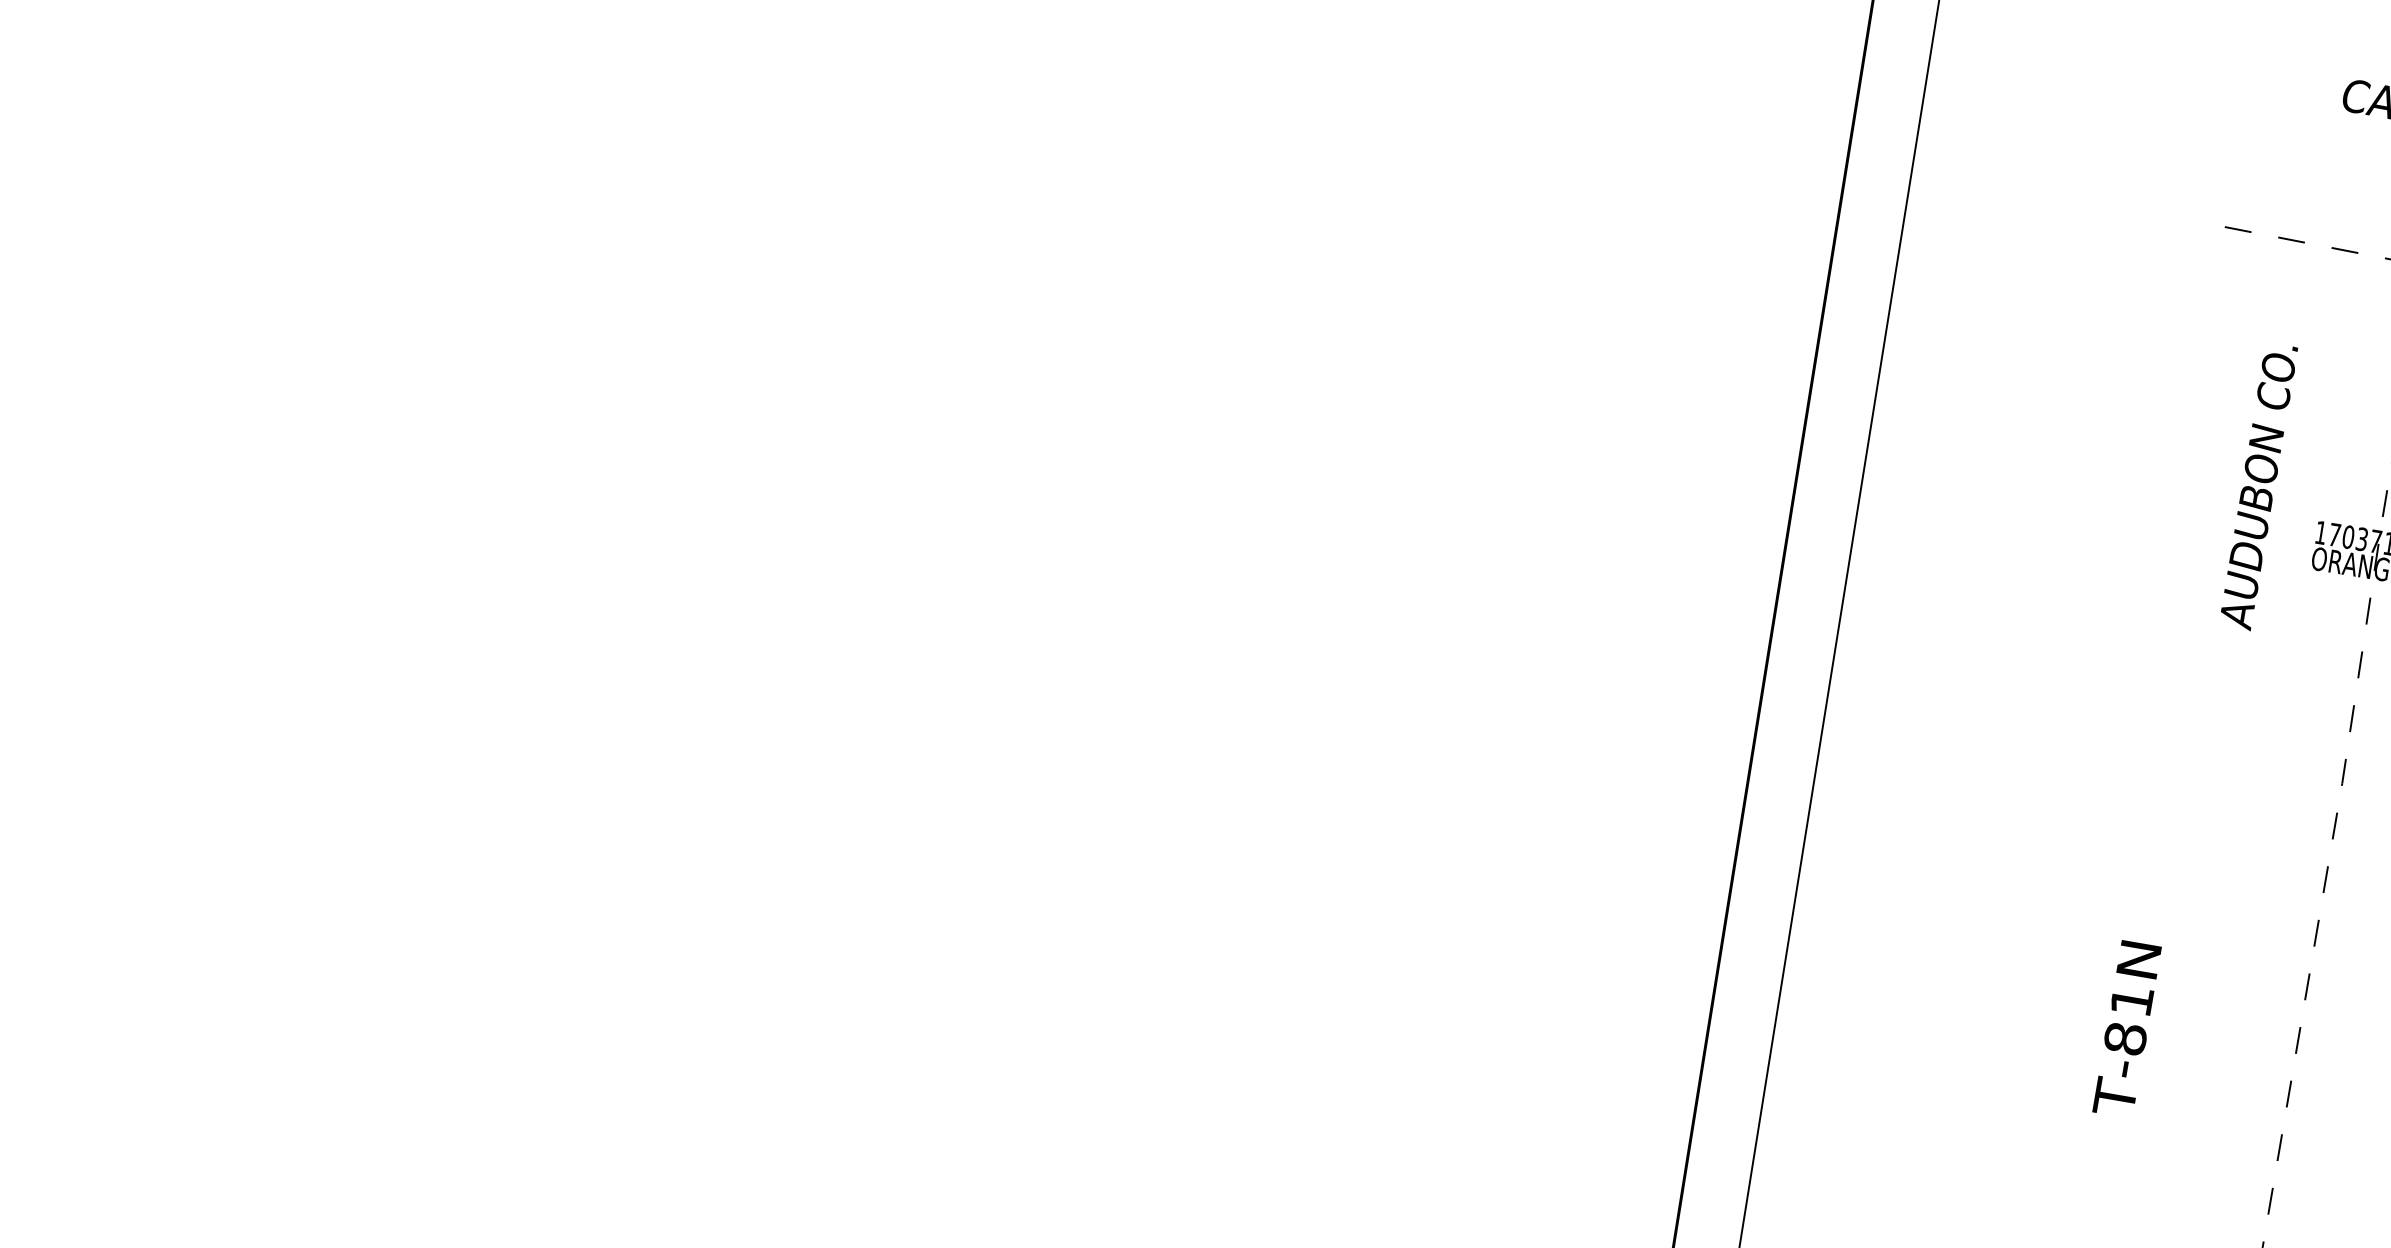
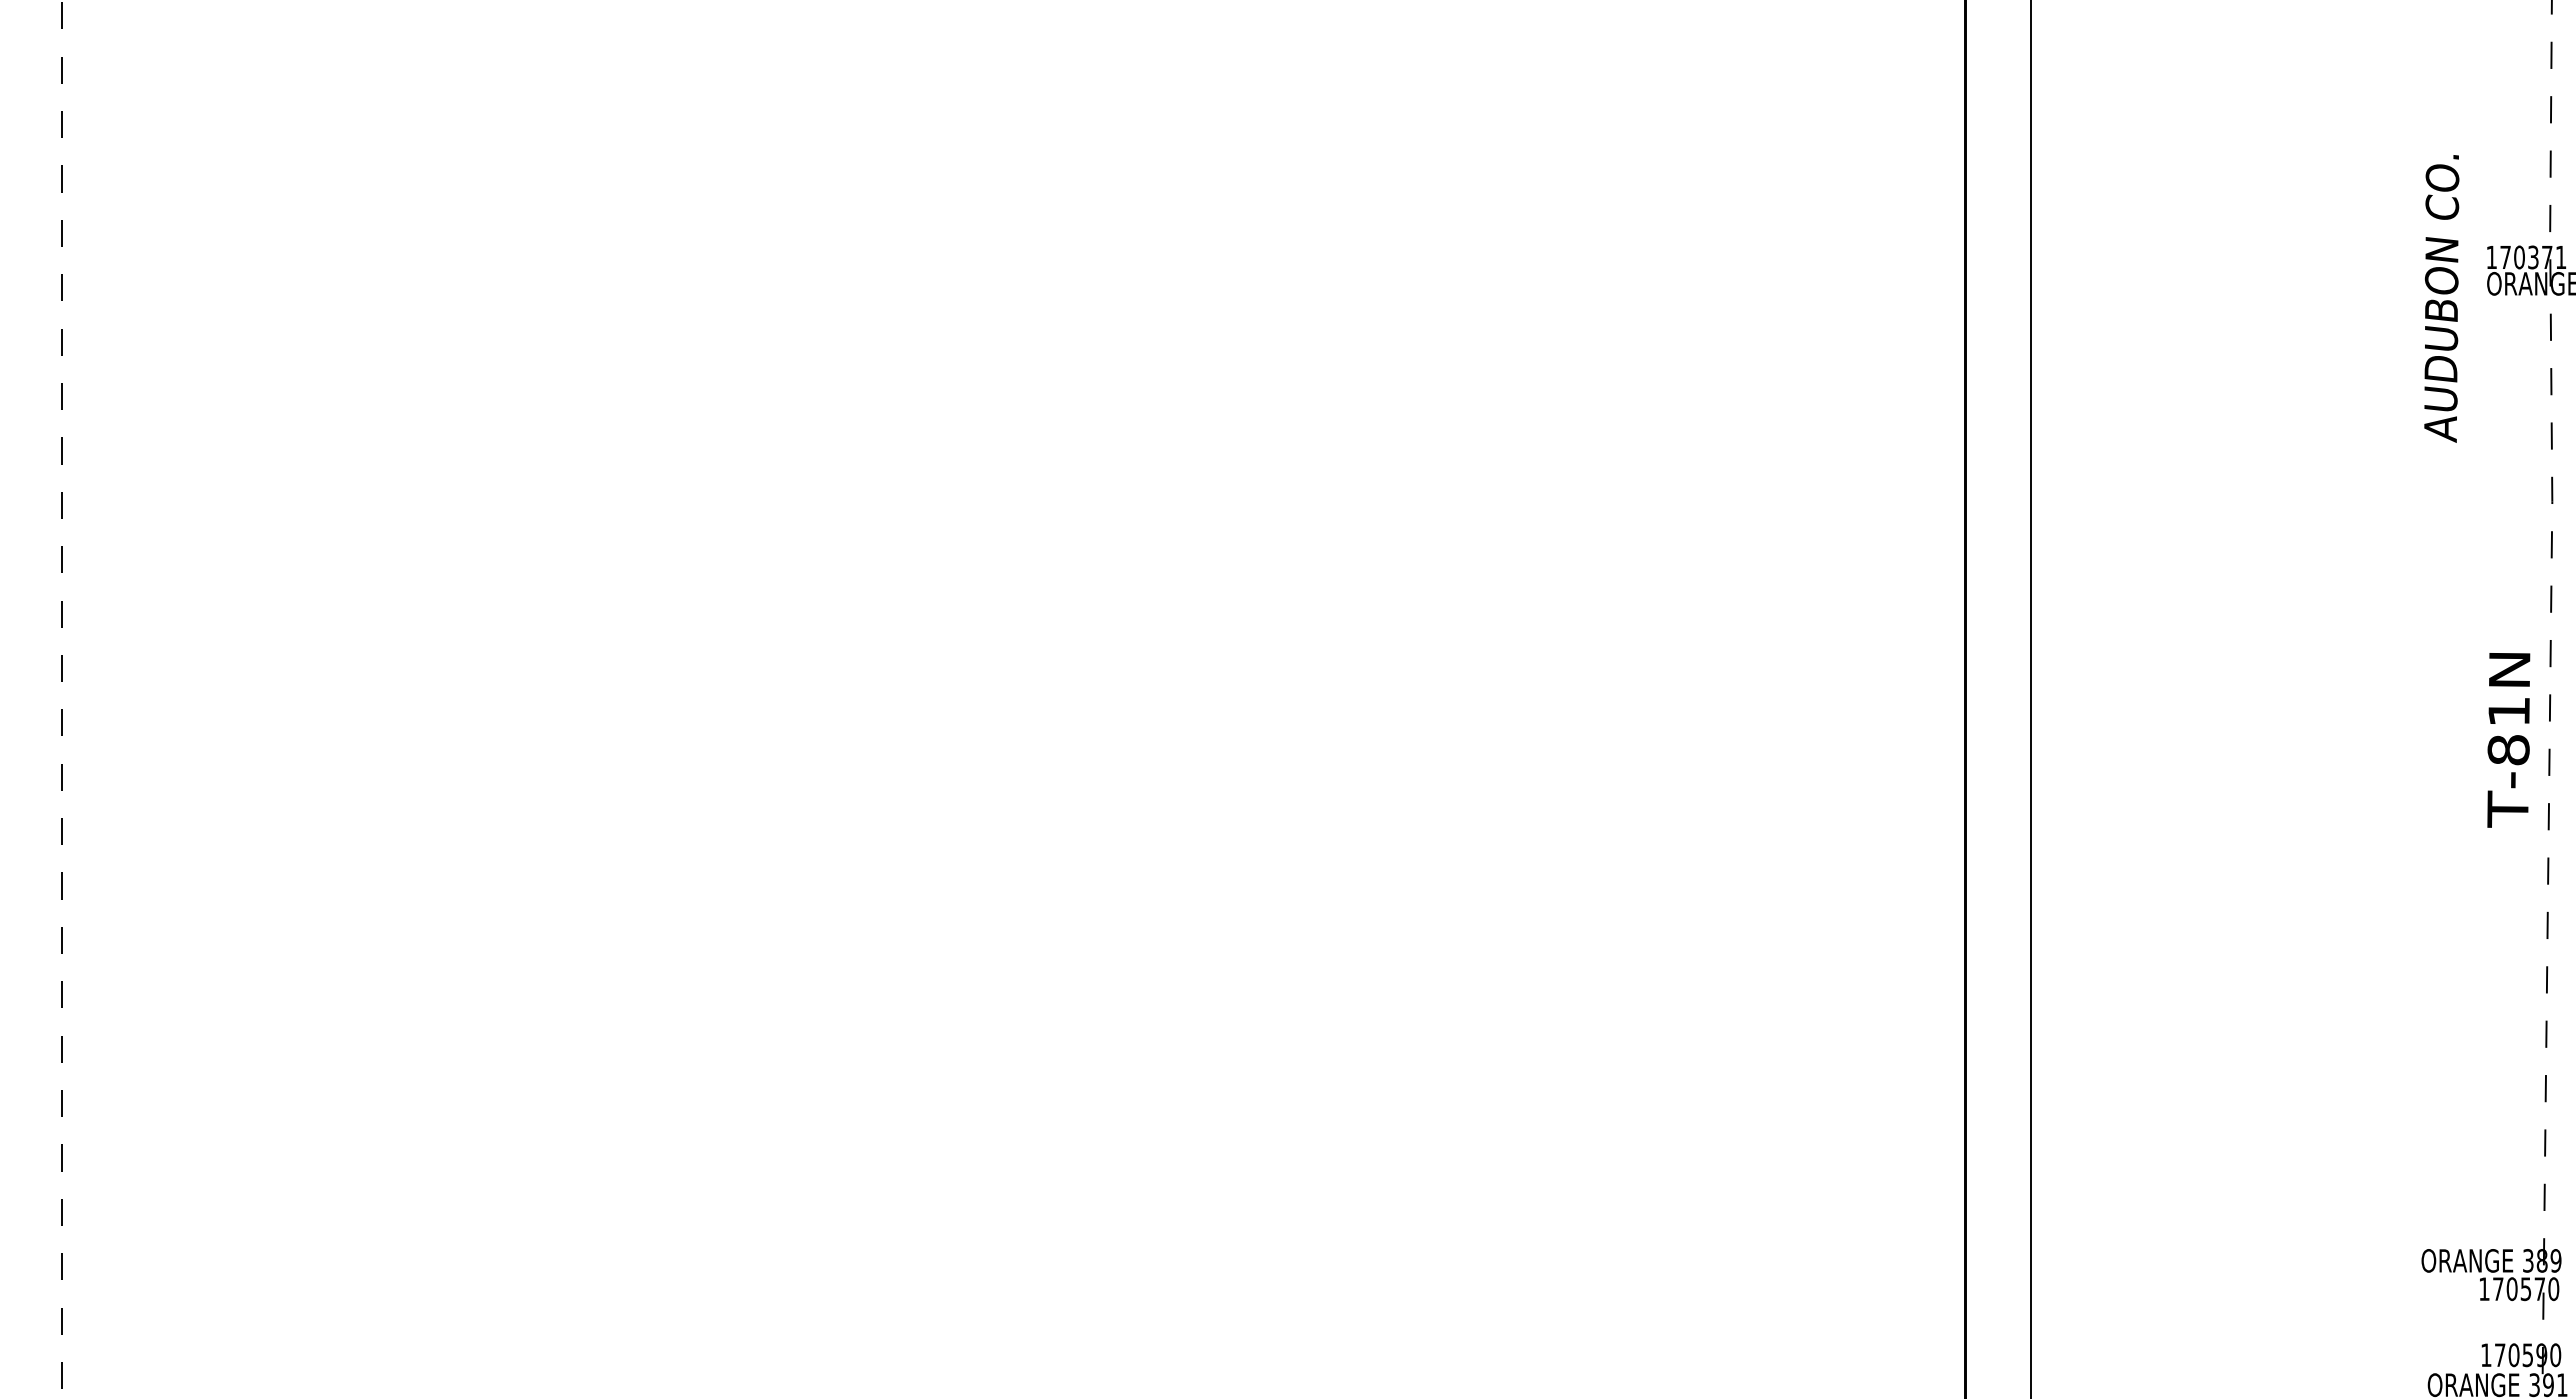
text: (2258, 486) -> (2441, 298), moved
text: (2126, 1029) -> (2508, 740), moved

